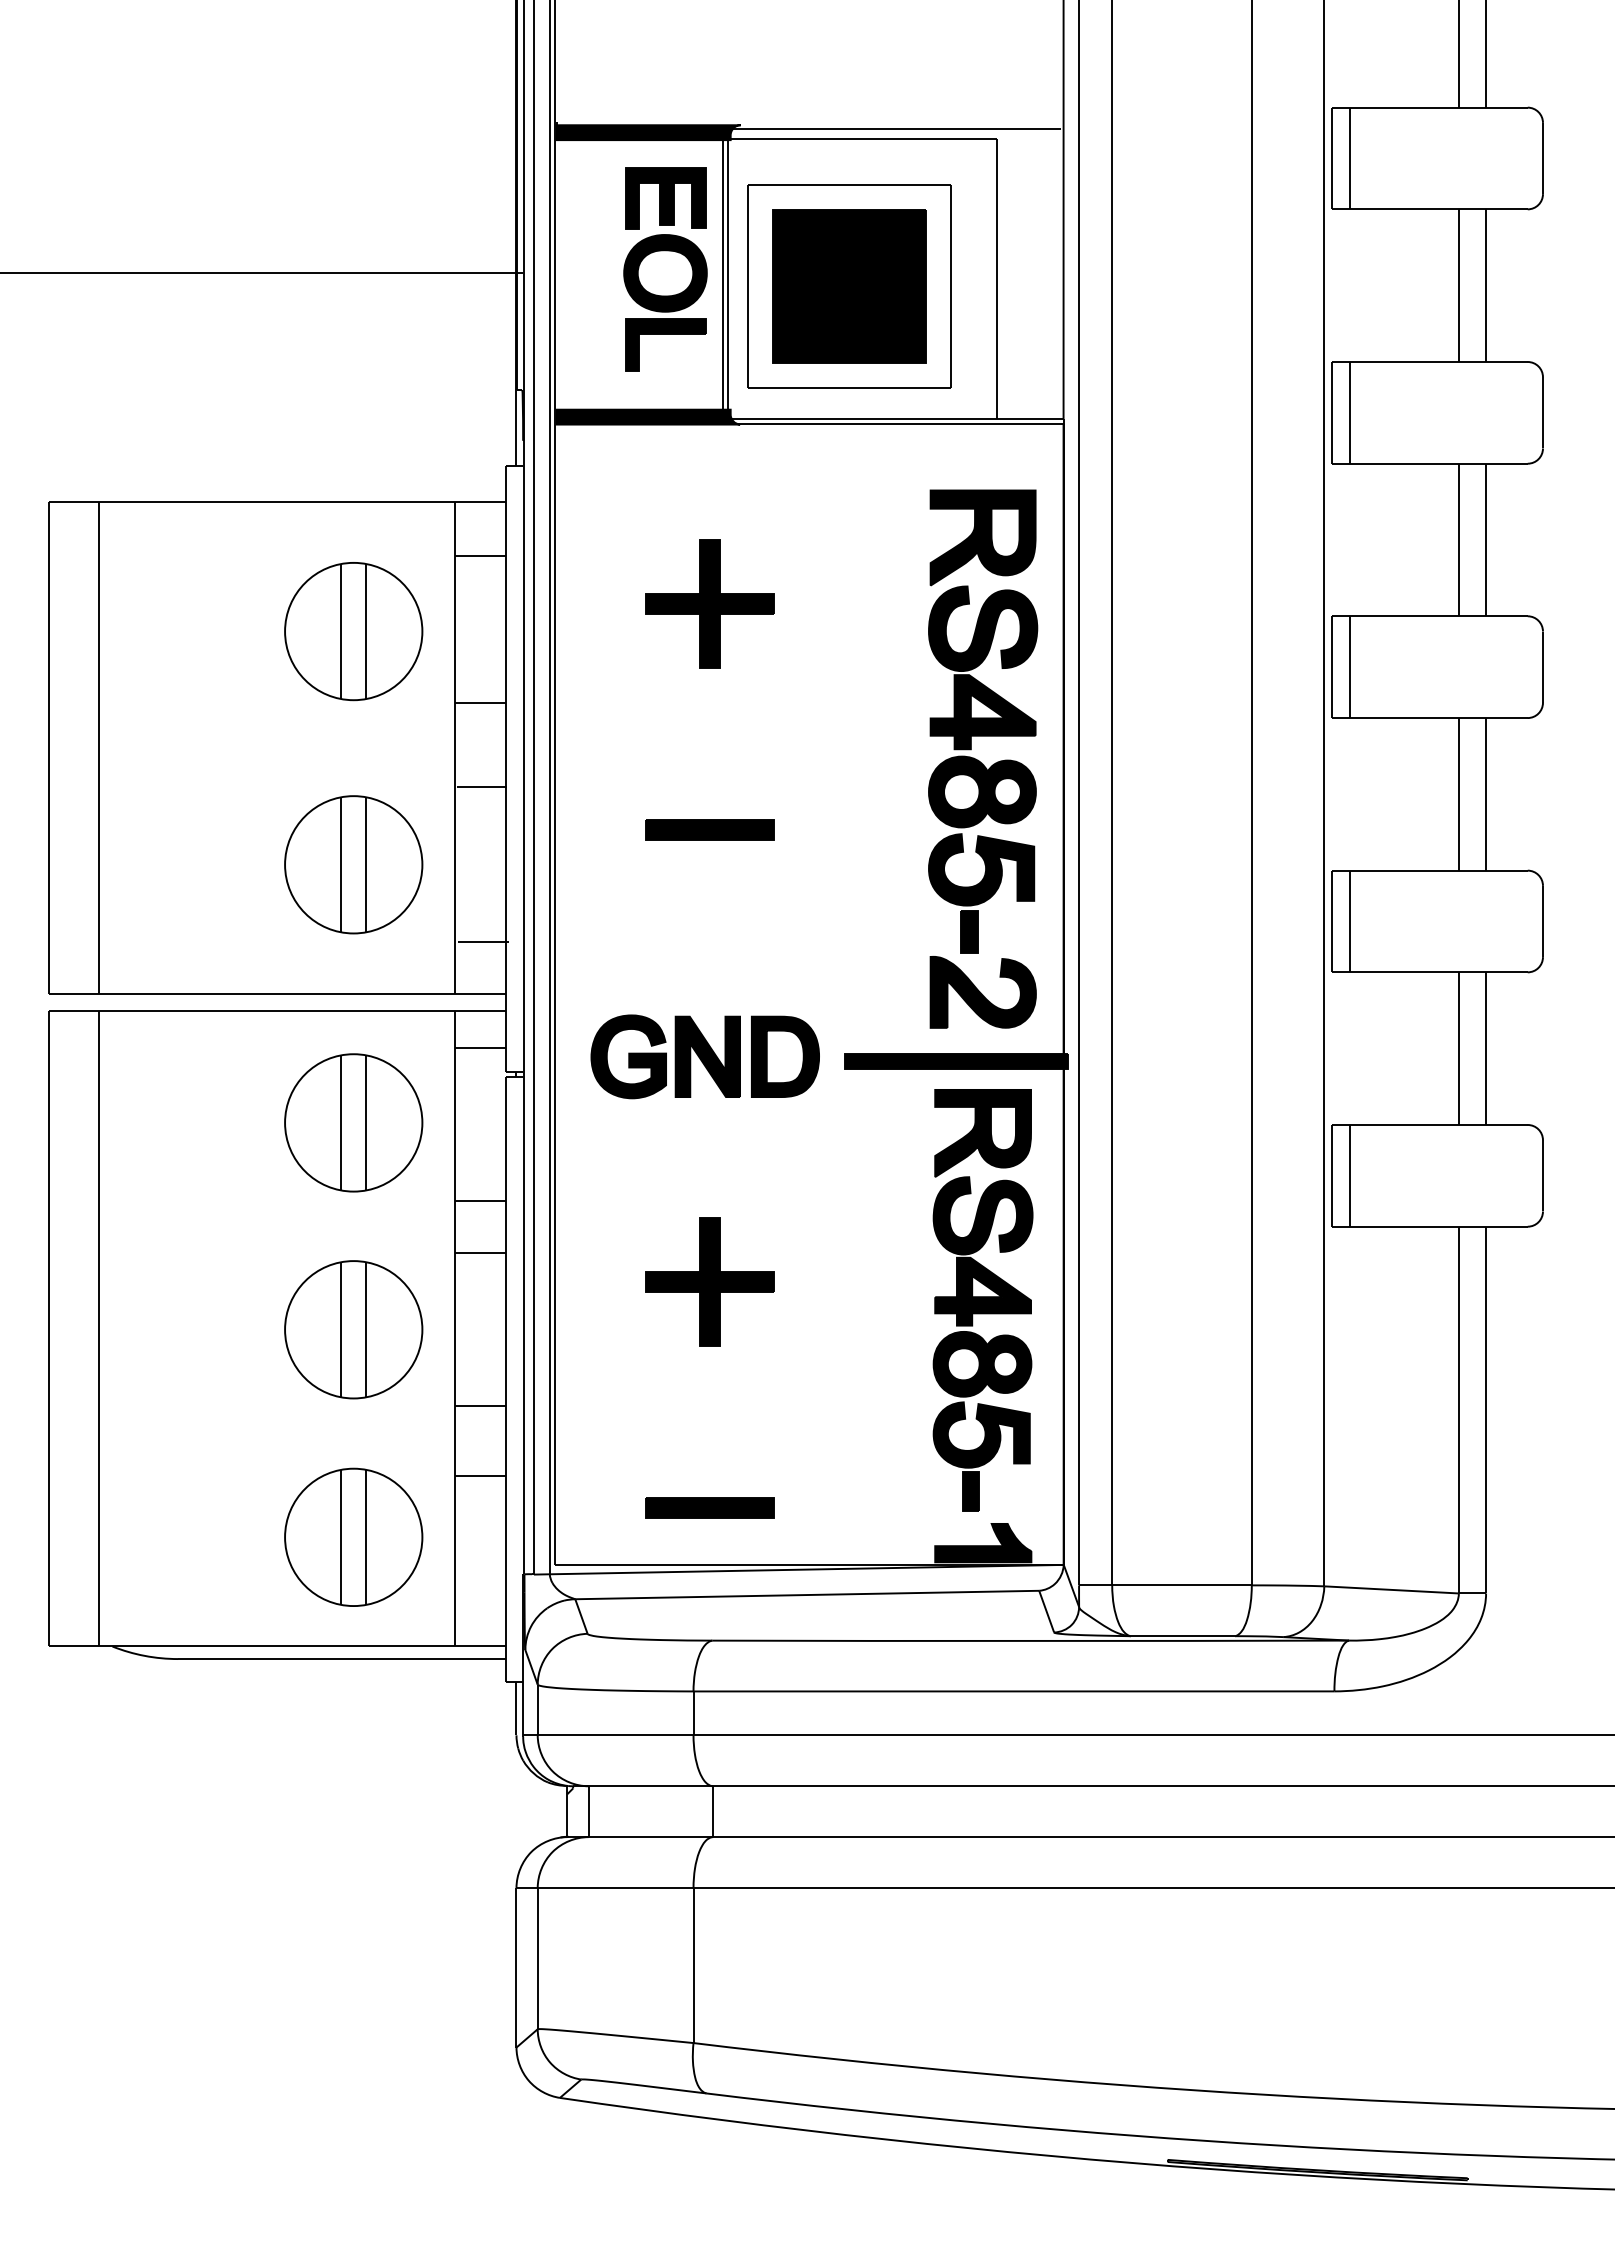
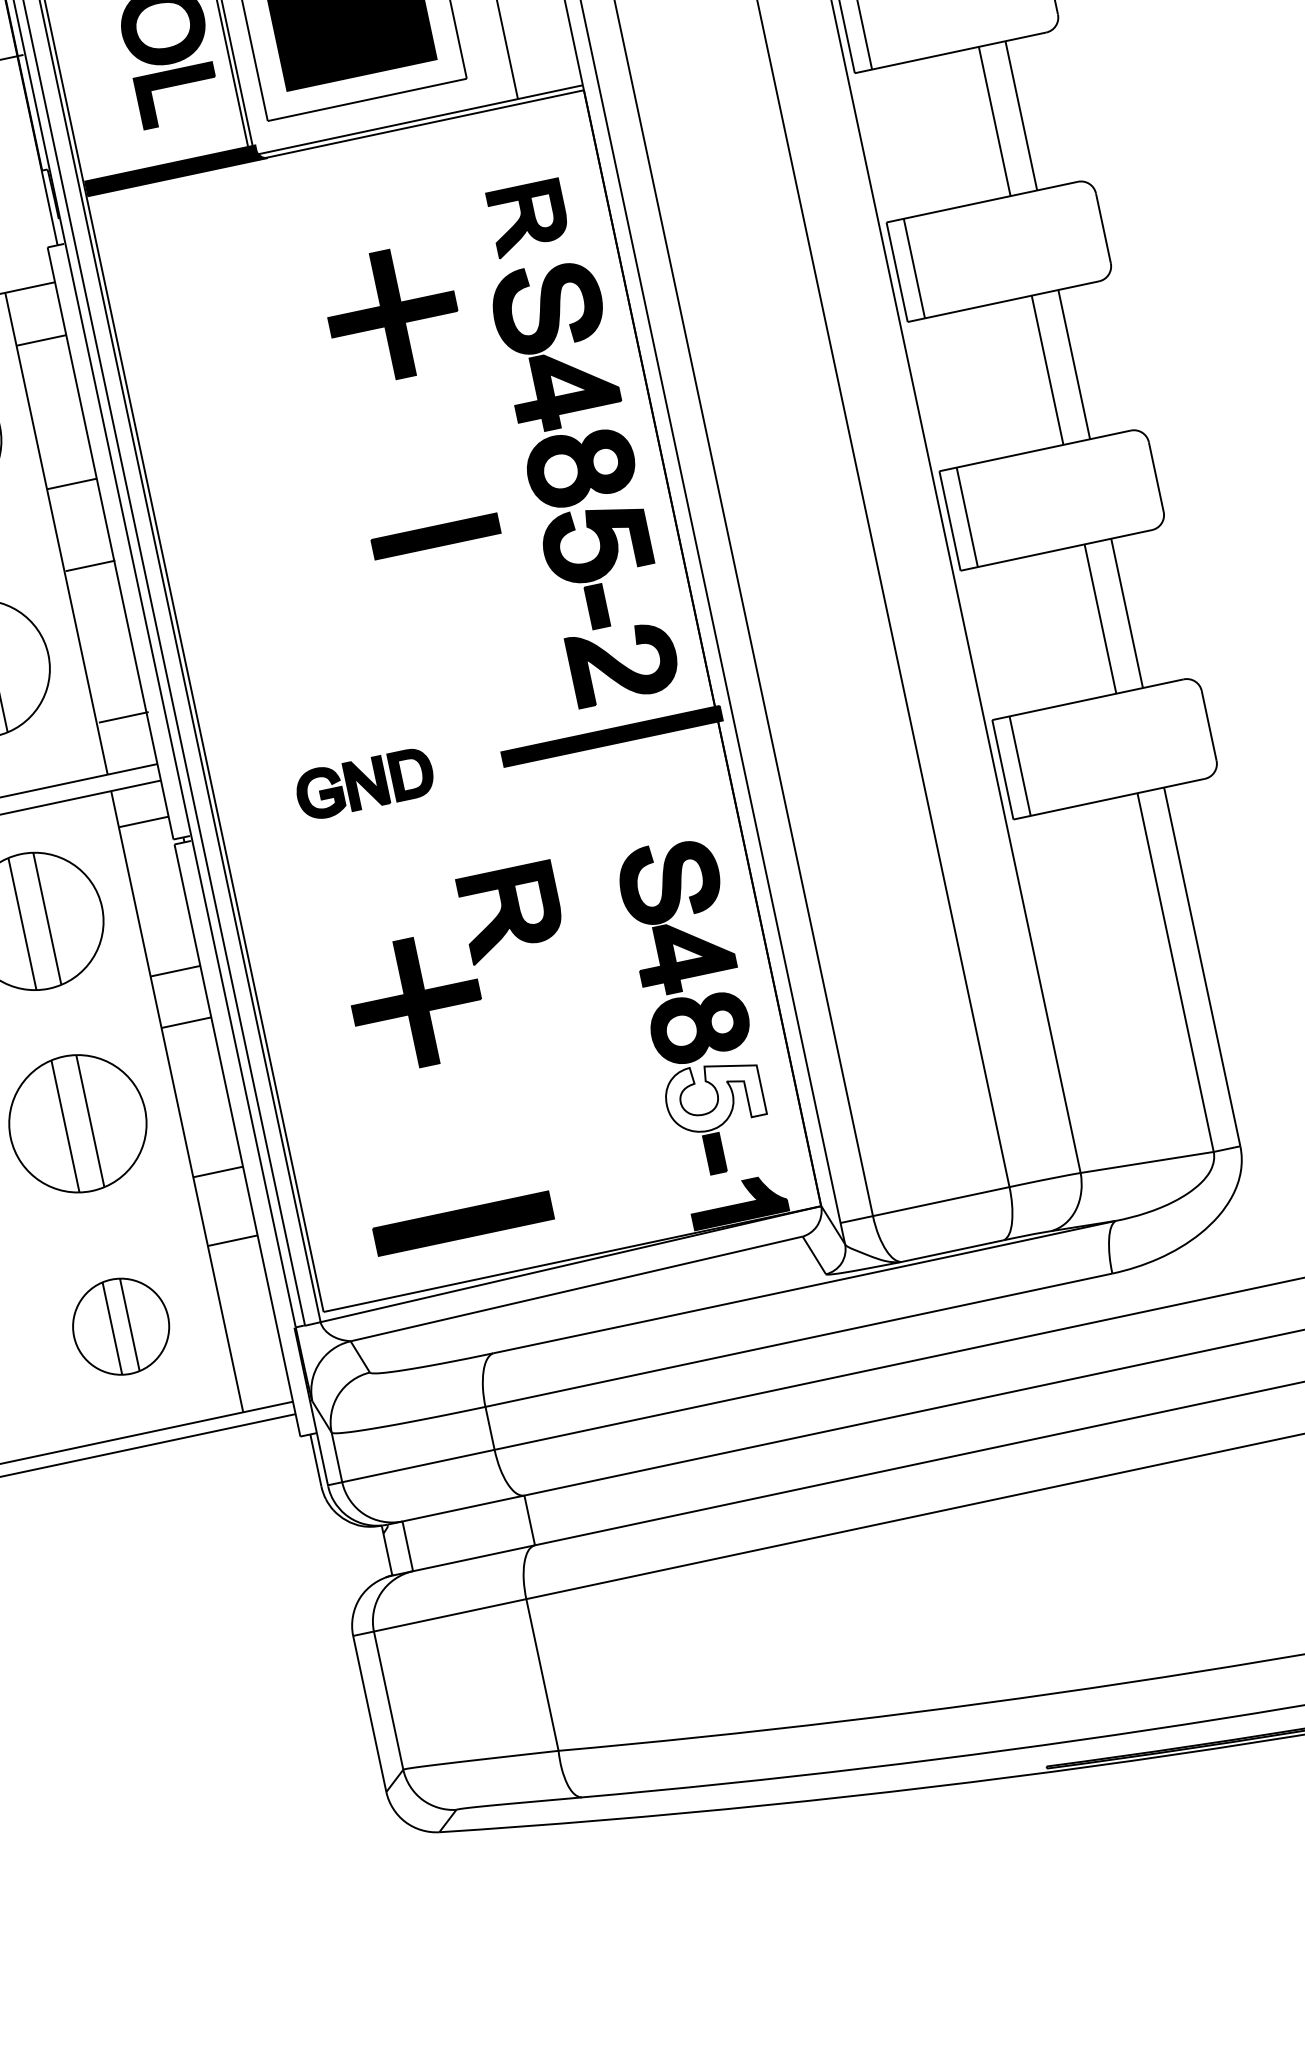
part: (982, 537) -> (528, 218), size x0.7
part: (709, 603) -> (392, 314), moved
part: (709, 829) -> (435, 536), moved
part: (704, 1056) -> (364, 783), size x0.6
part: (982, 1133) -> (511, 912), moved
fill: (981, 1434) -> (713, 1095), removed
part: (709, 1507) -> (462, 1223), size x1.4
part: (353, 1536) -> (120, 1326), size x0.7

